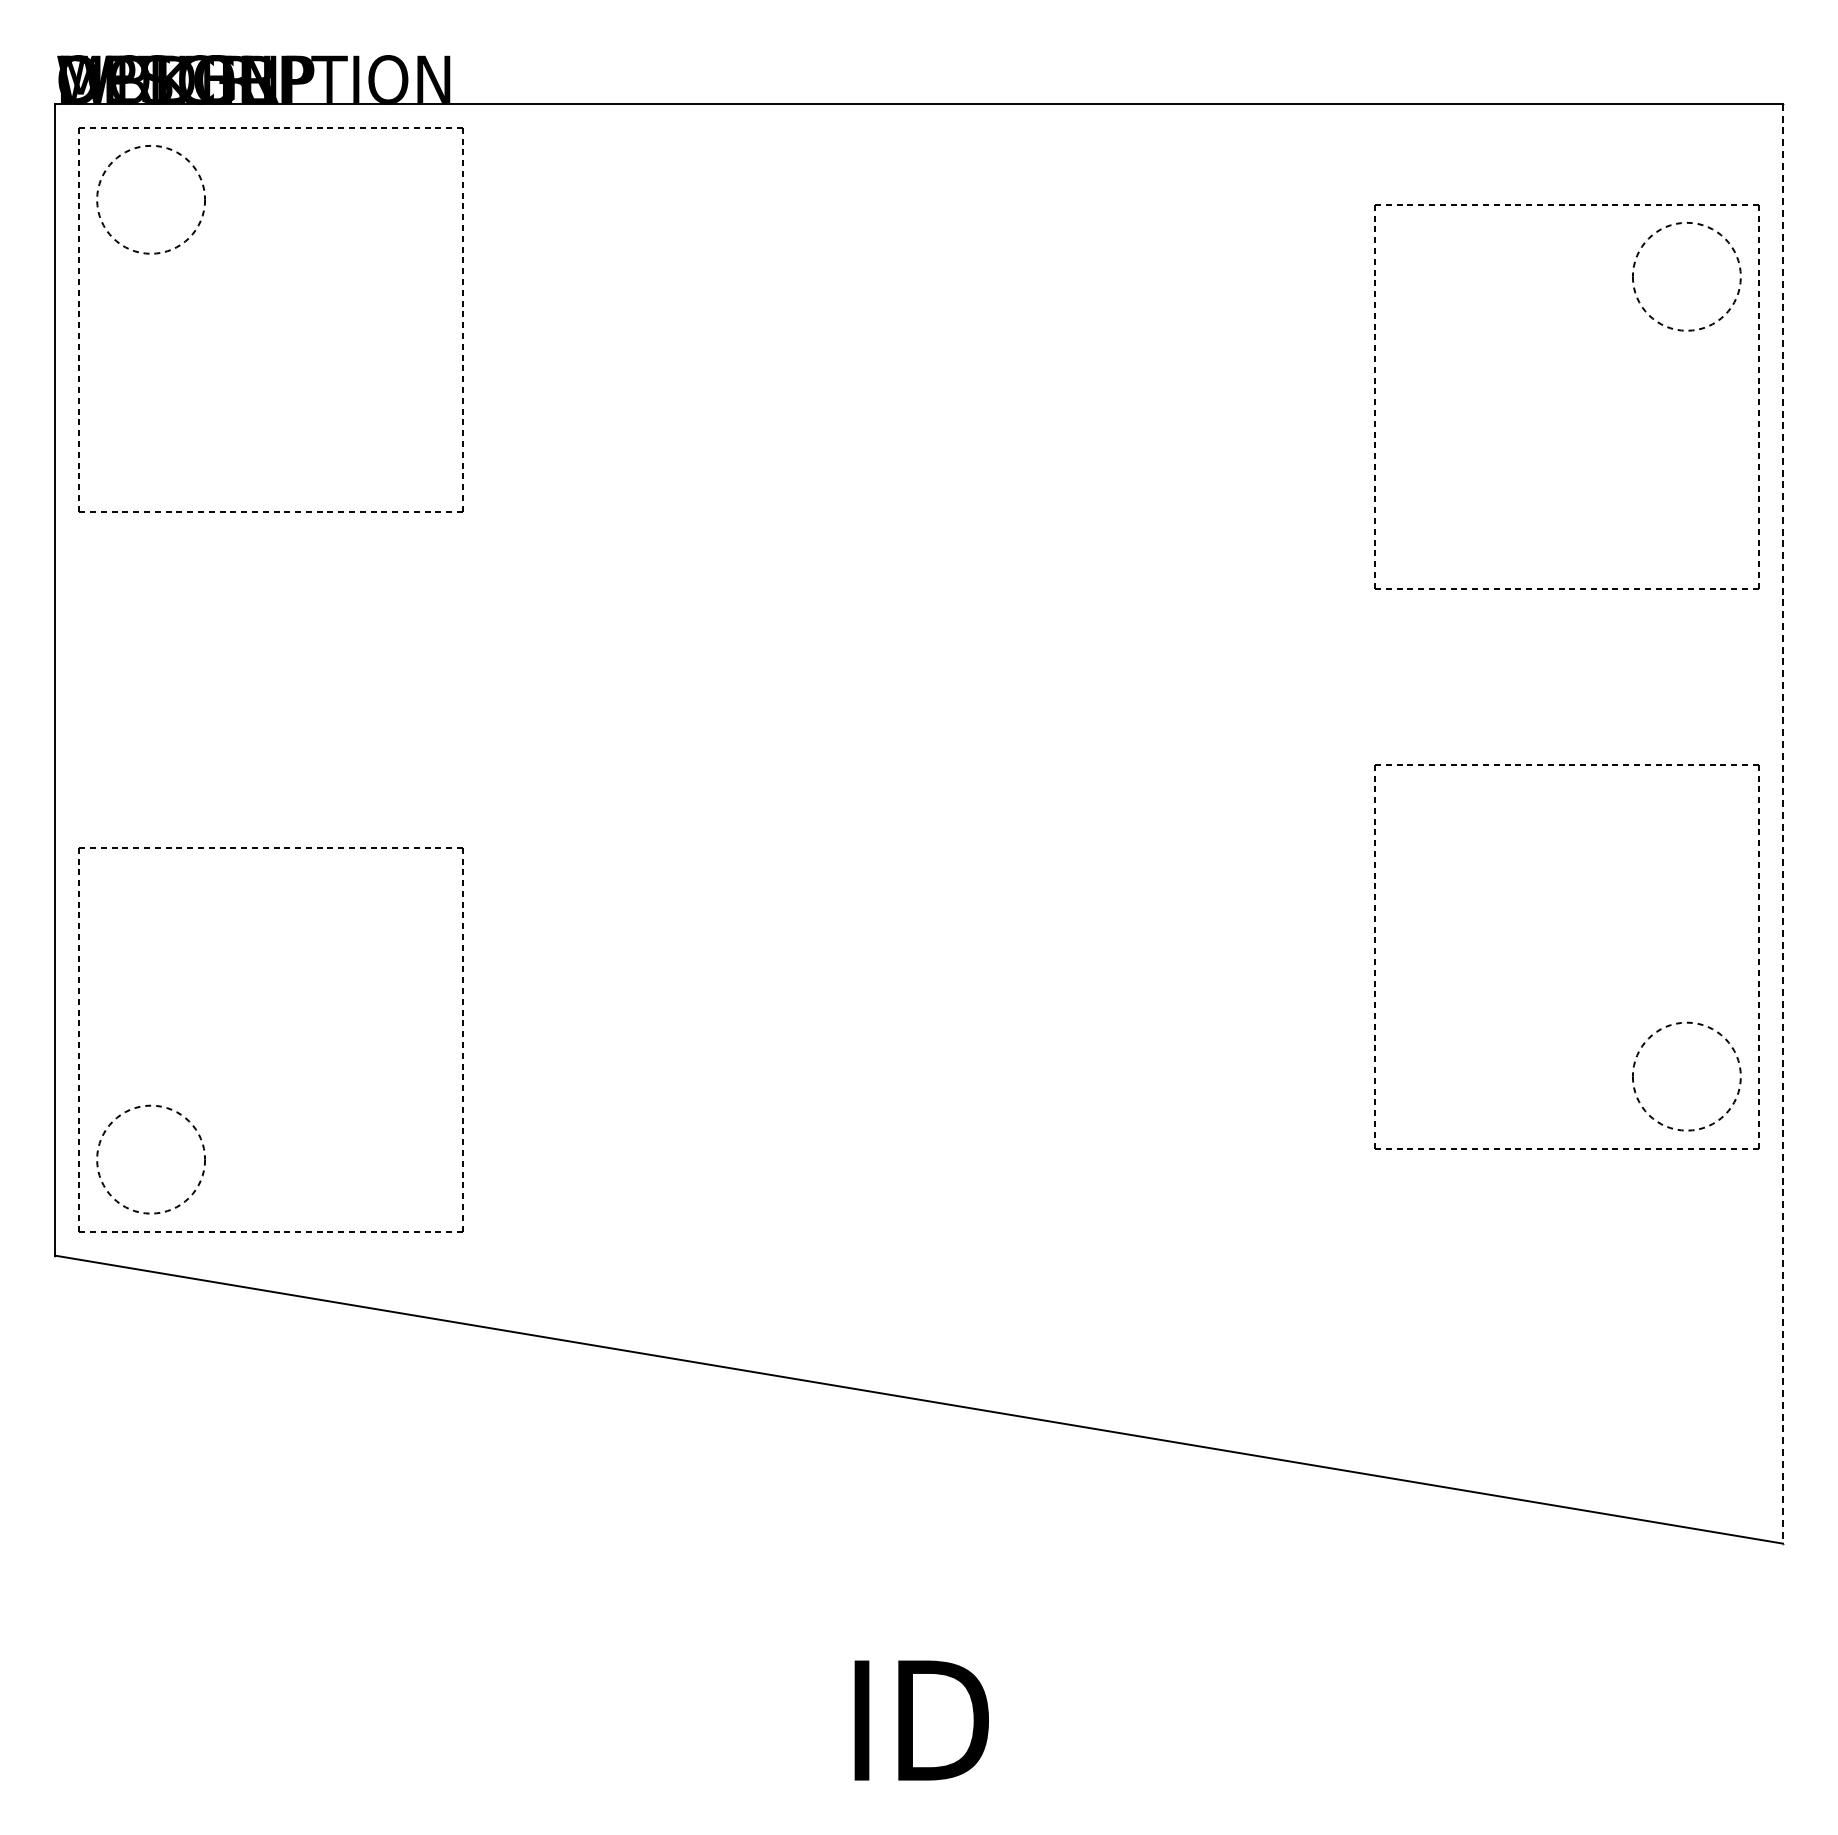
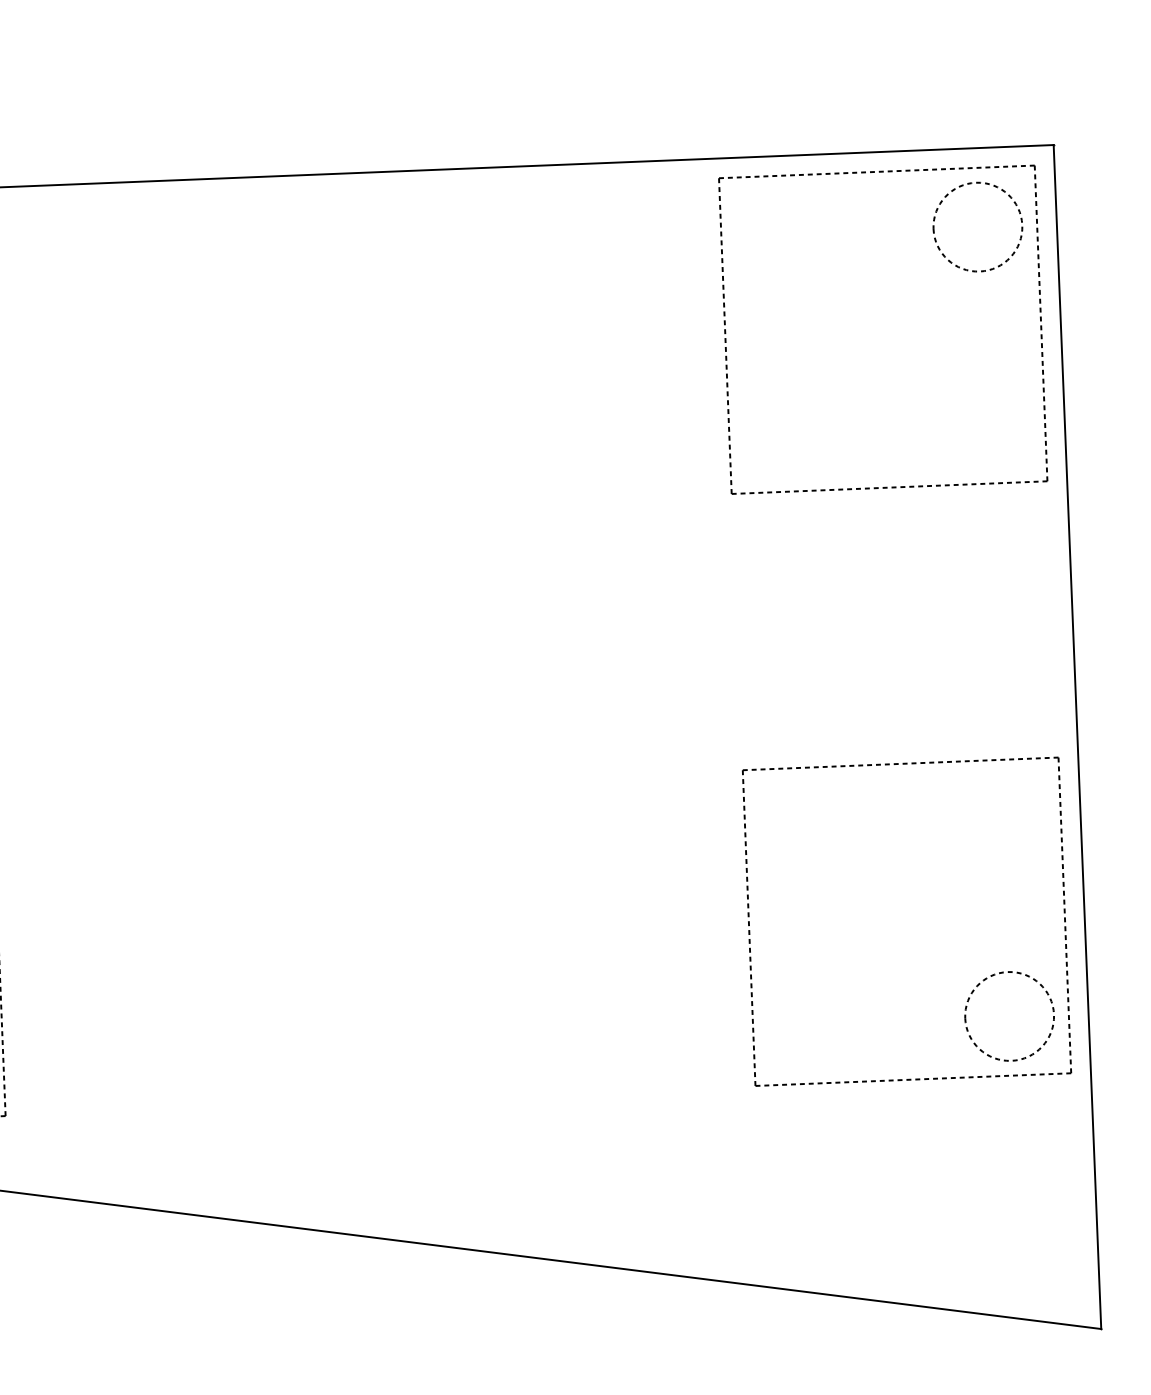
part: (1649, 316) -> (948, 261), moved
line: (1782, 823) -> (1077, 736), dashed -> solid
part: (1648, 1037) -> (976, 985), moved

